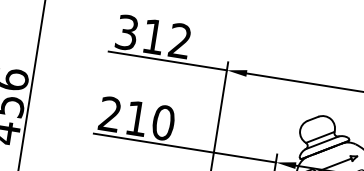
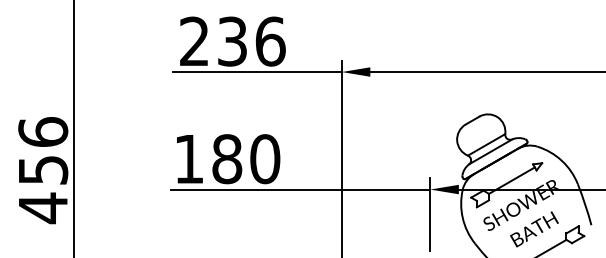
text: (153, 36) -> (232, 41), 312 -> 236
text: (123, 116) -> (208, 159), 210 -> 180

